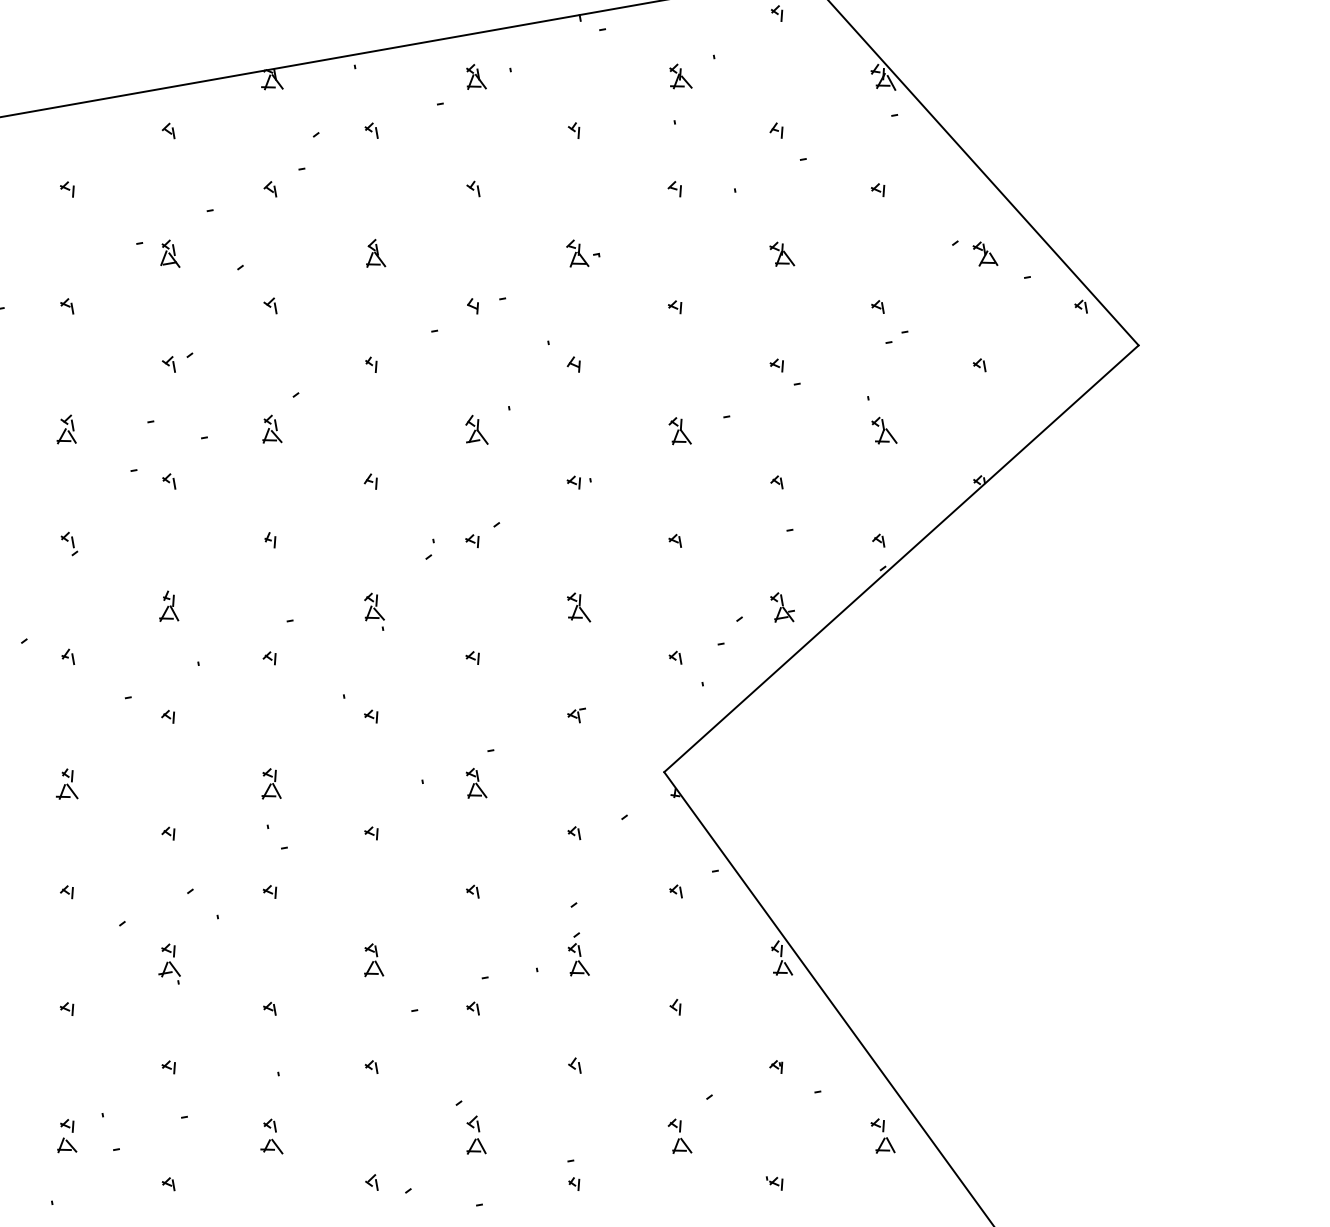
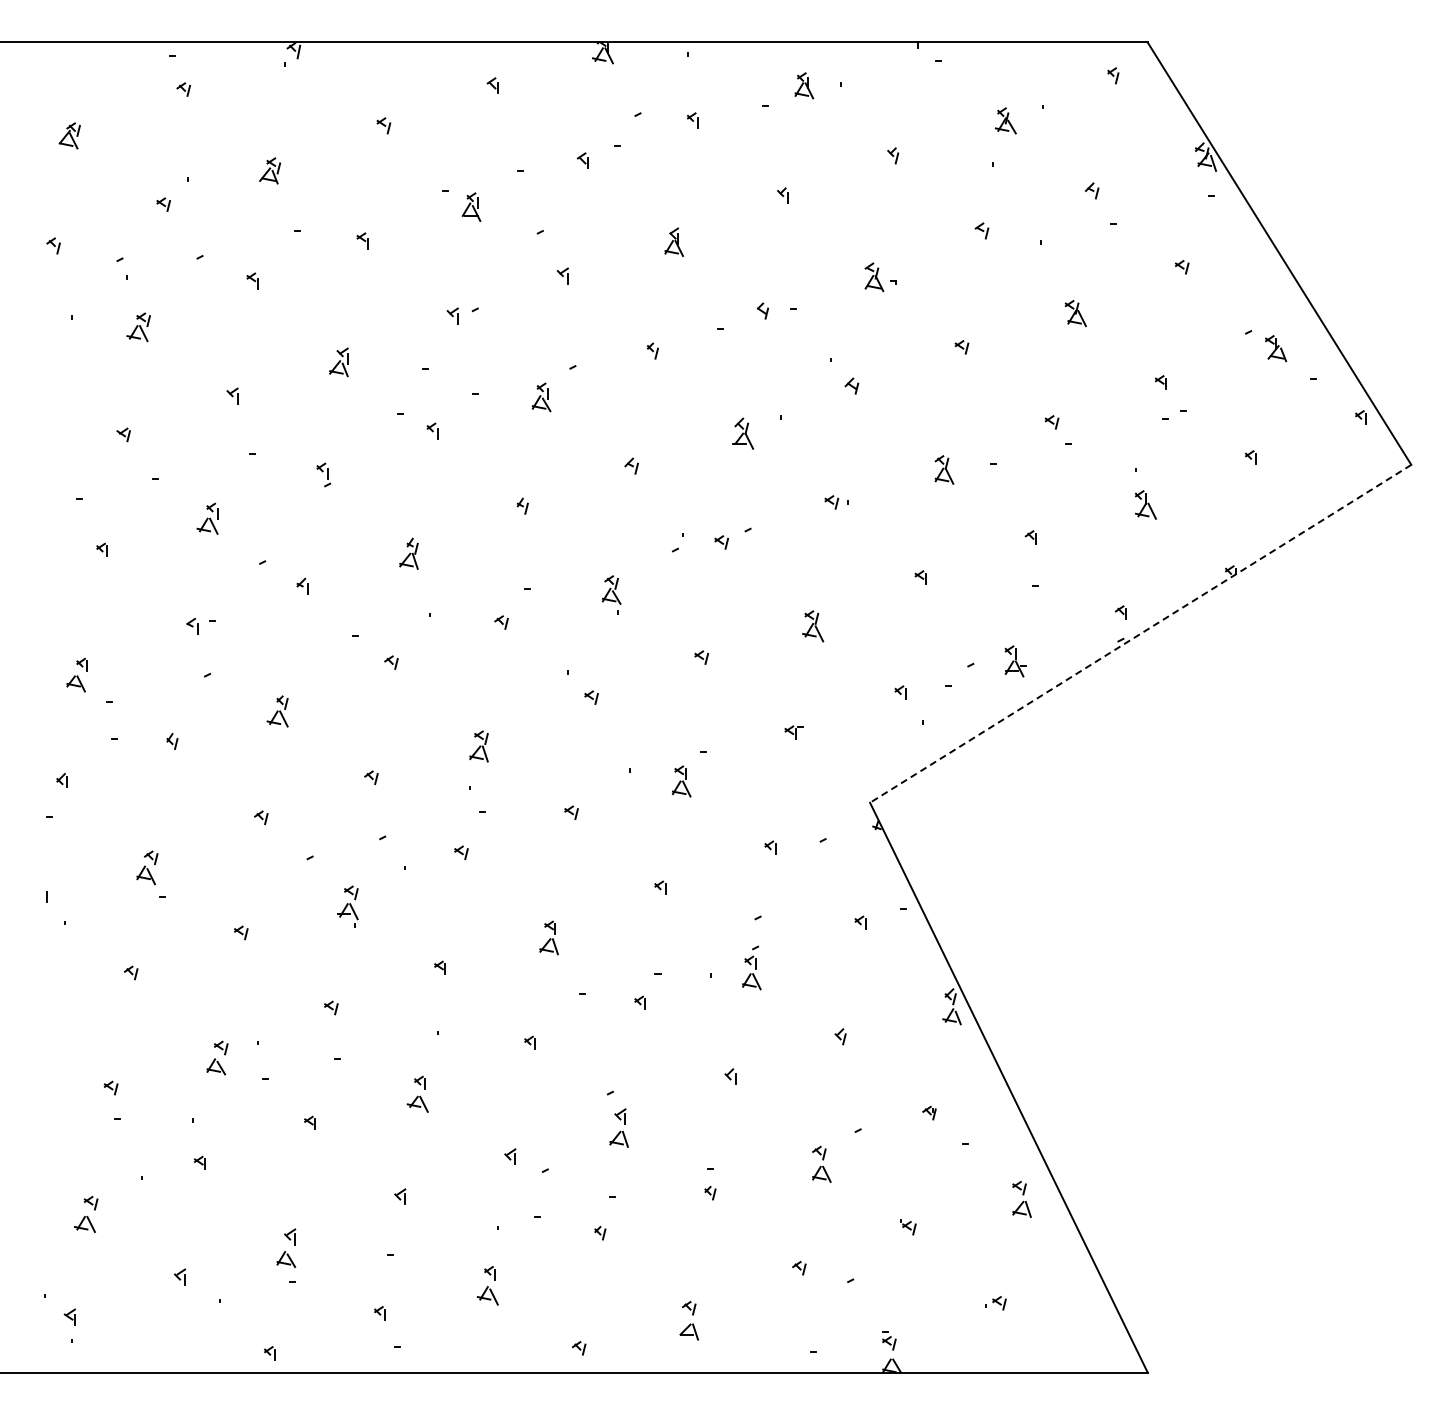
line: (901, 559) -> (1140, 634), solid -> dashed

